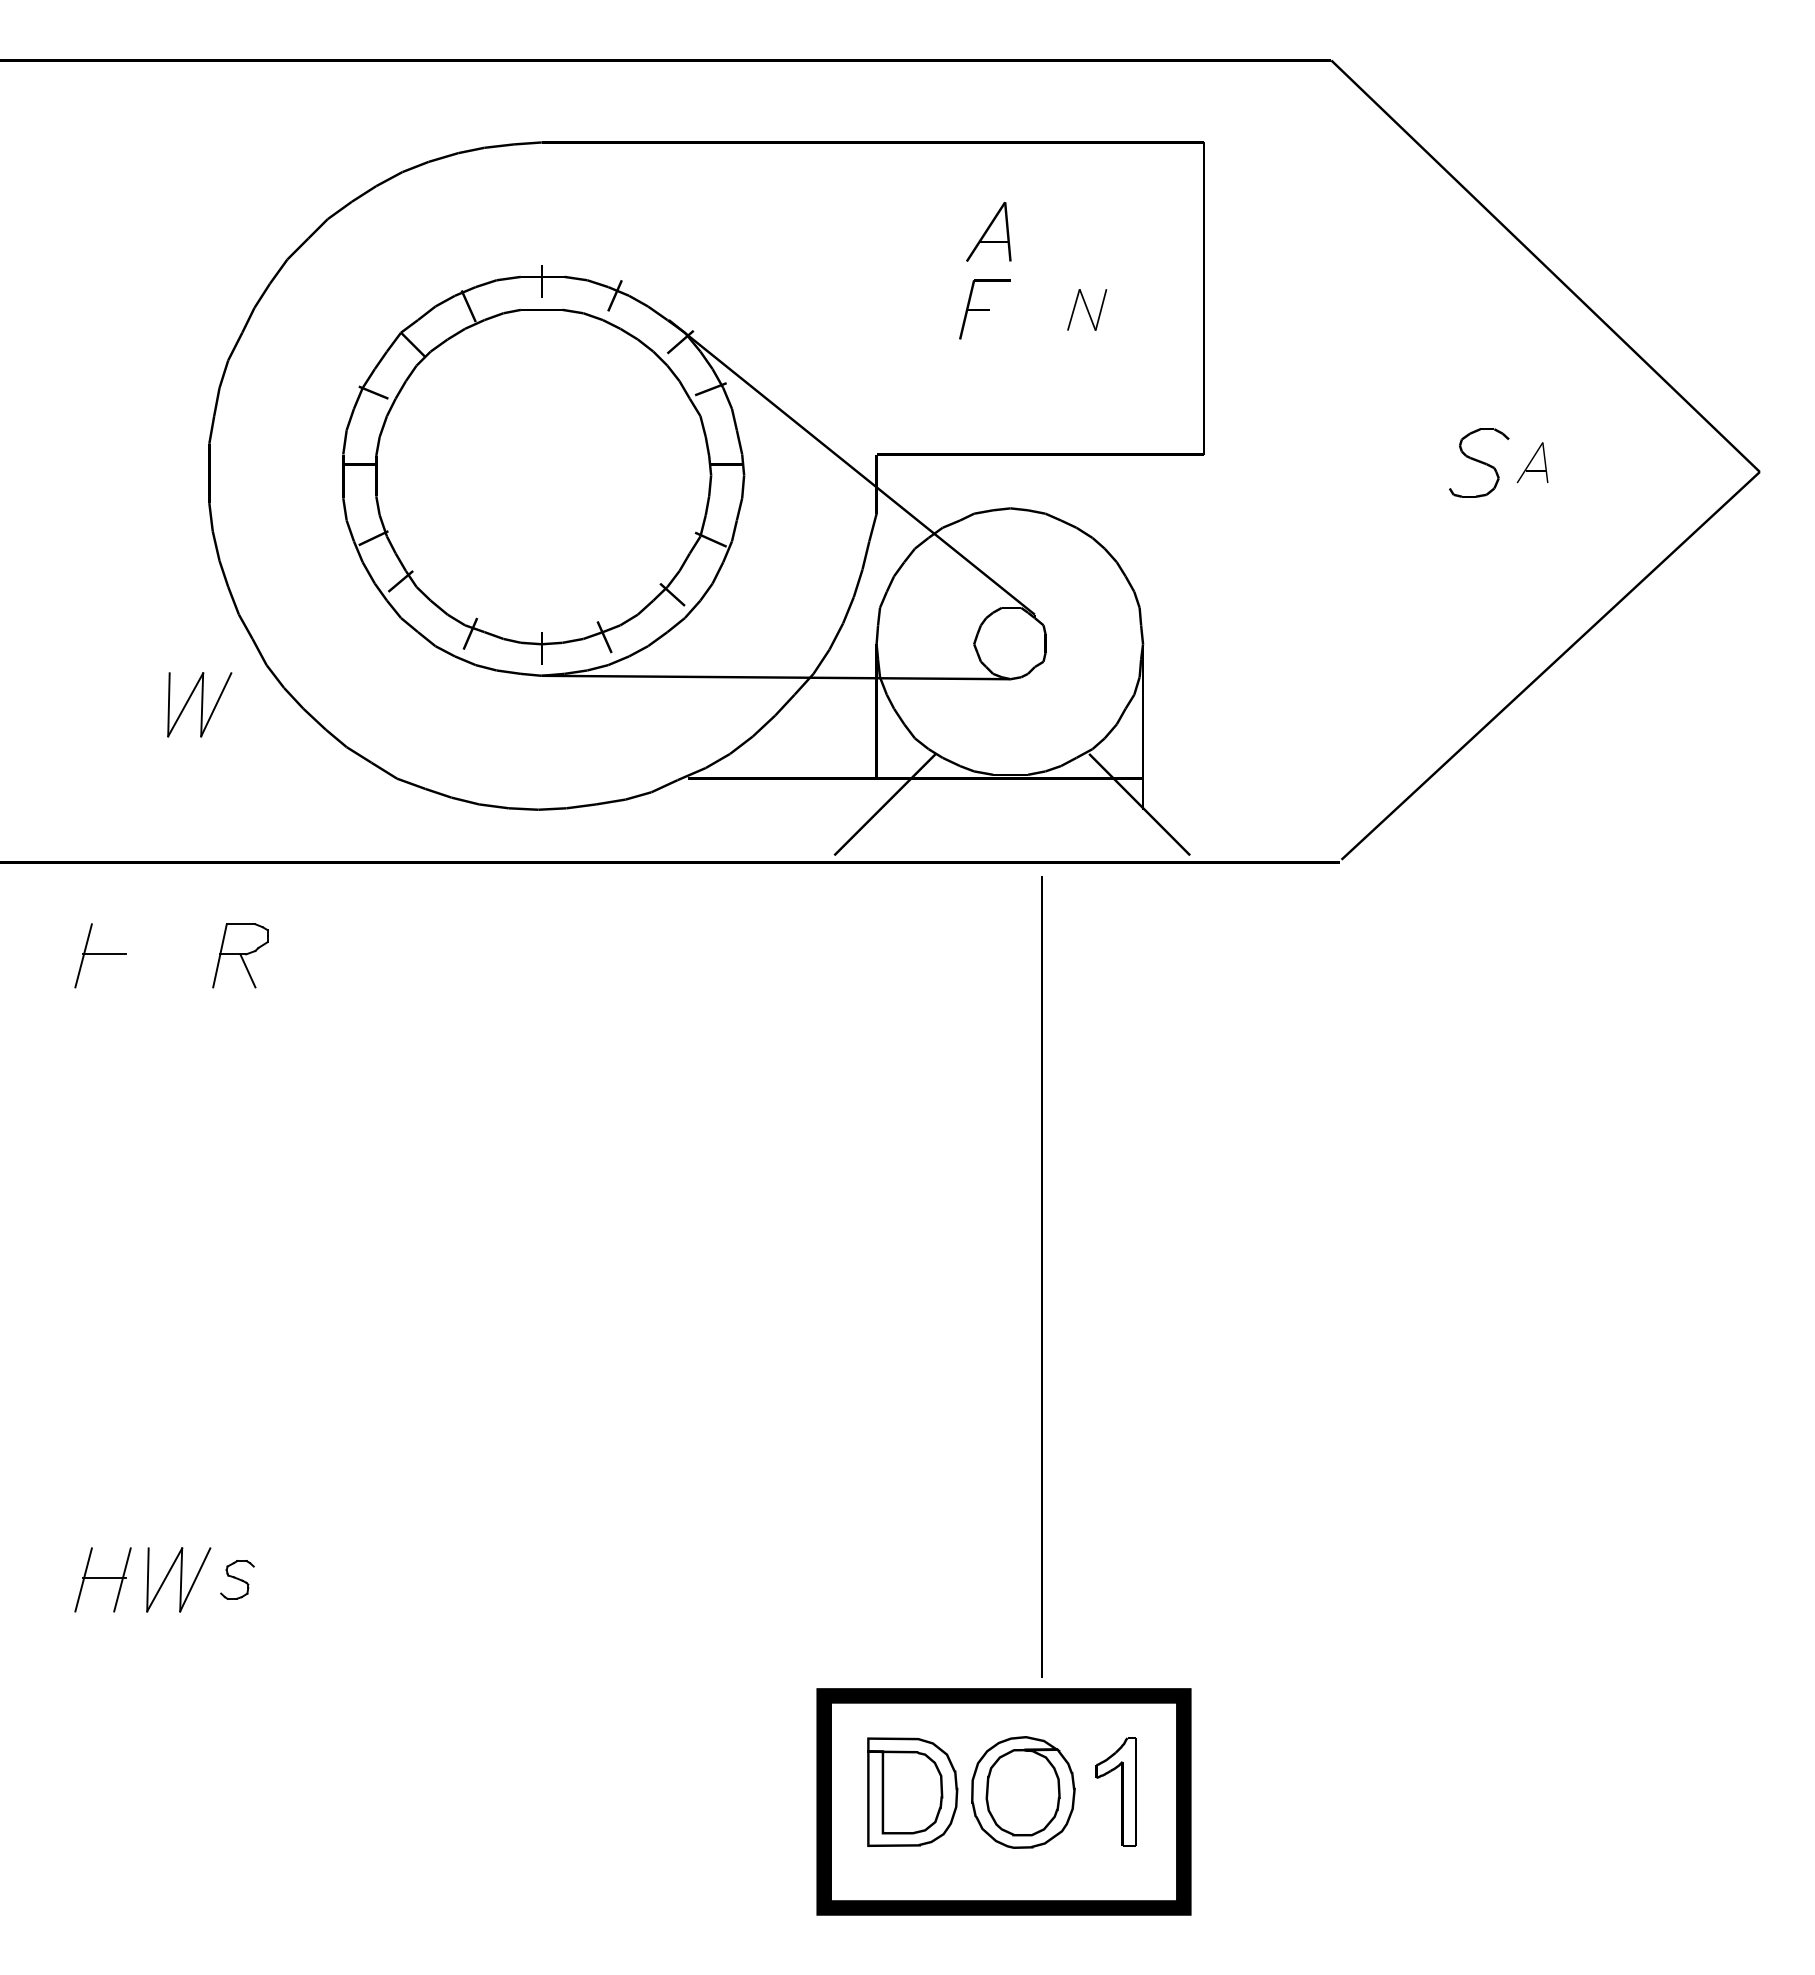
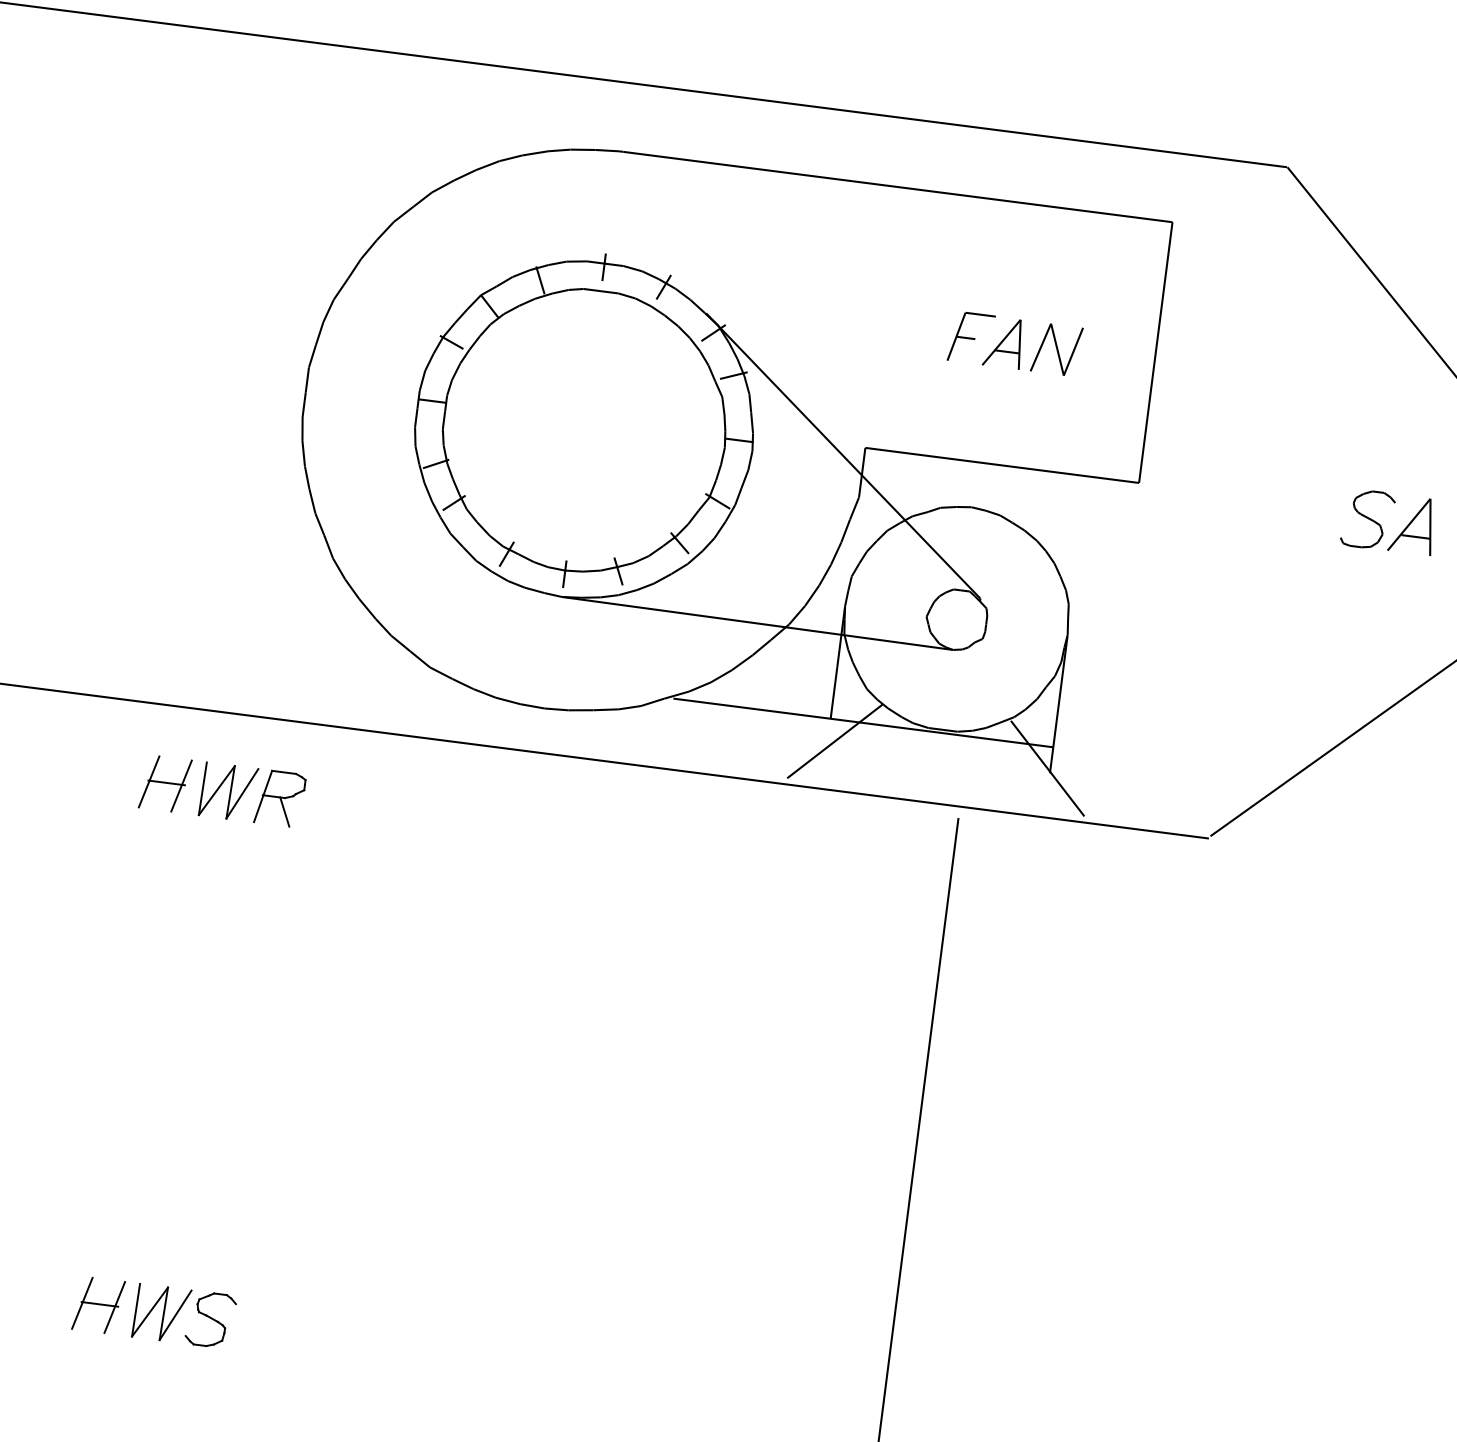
part: (988, 231) -> (1003, 342), moved
part: (1086, 309) -> (1056, 349), size x1.43
part: (1532, 462) -> (1412, 524), size x1.67
part: (199, 704) -> (228, 791), moved
line: (122, 955) -> (181, 785), added
part: (237, 1579) -> (210, 1319), size x1.67

